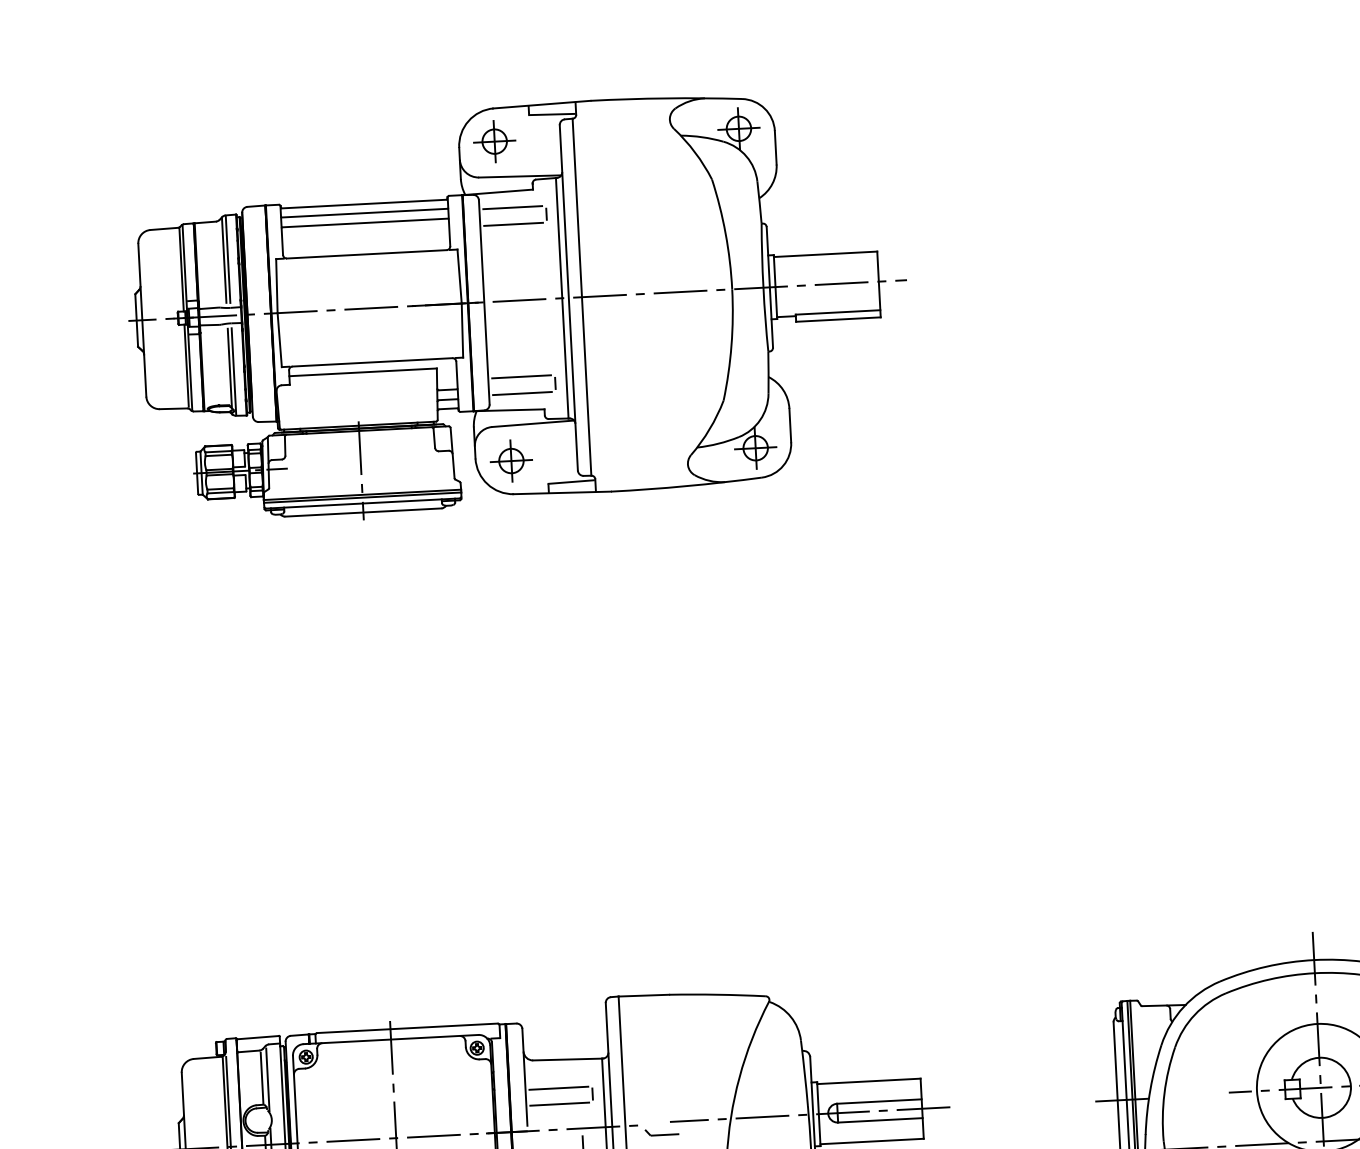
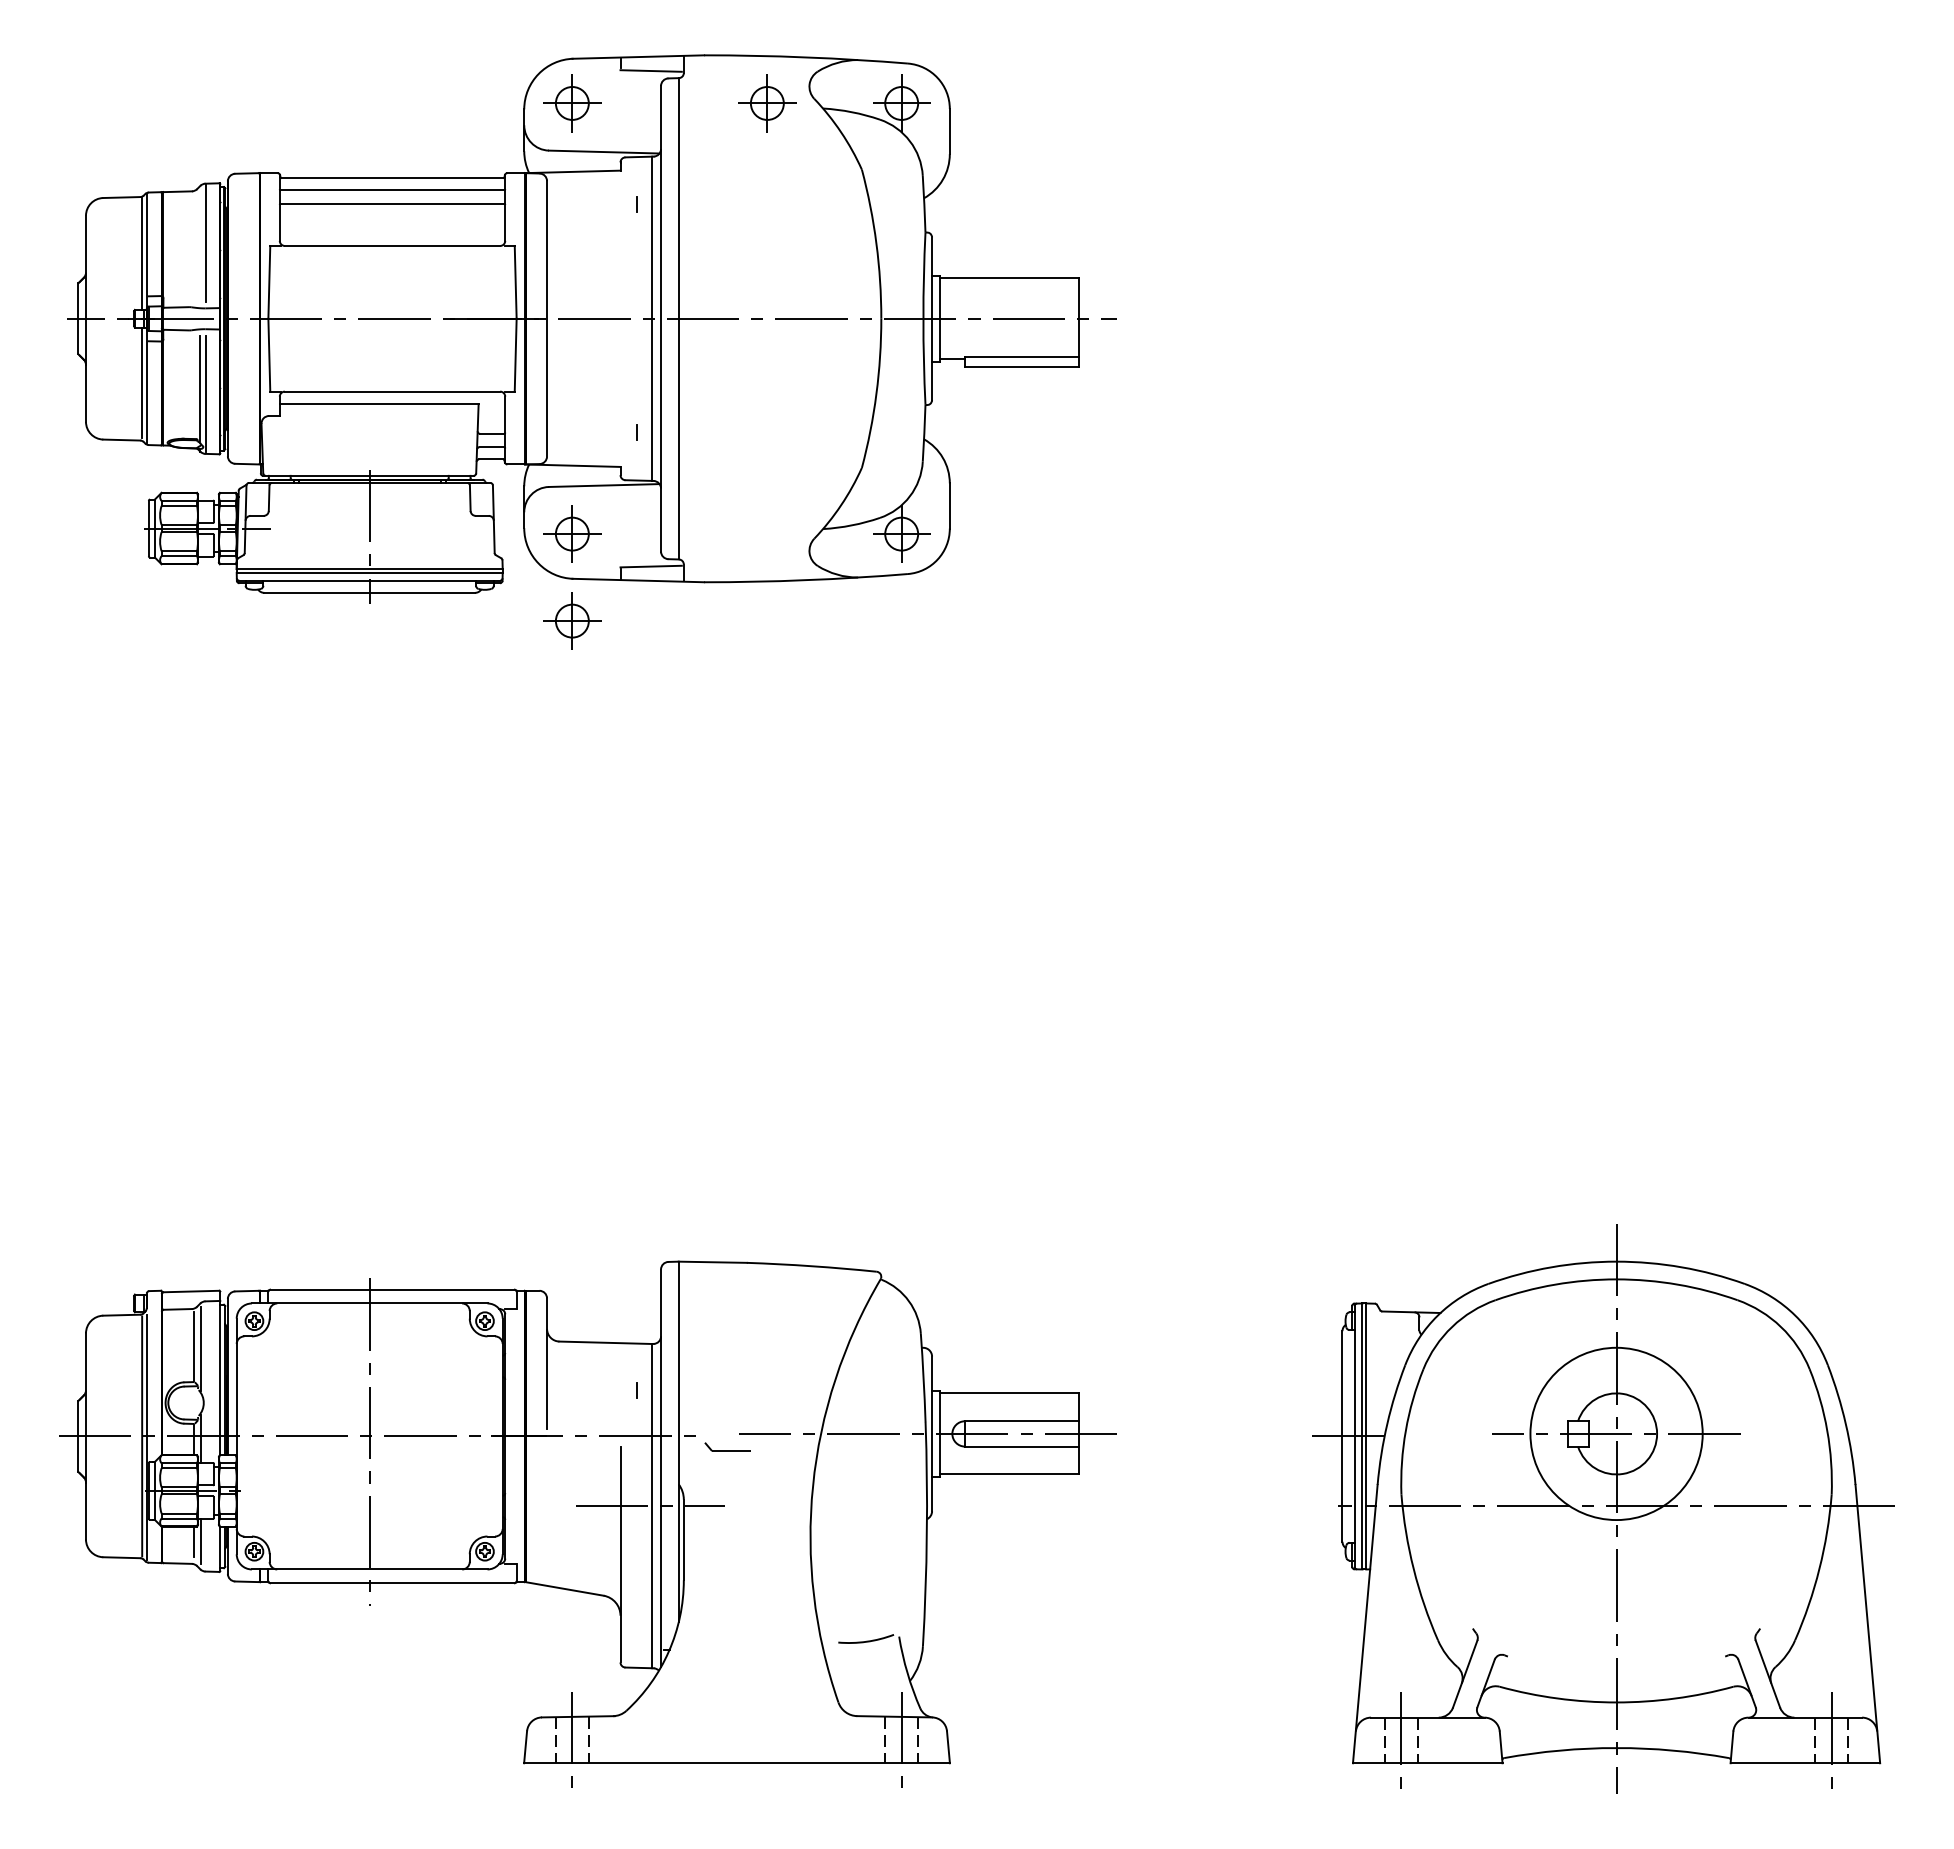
part: (639, 134) -> (767, 103), added
line: (512, 207) -> (591, 193), removed
line: (513, 224) -> (591, 216), removed
line: (224, 260) -> (200, 244), removed
line: (521, 376) -> (591, 421), removed
line: (522, 393) -> (591, 444), removed
part: (514, 525) -> (572, 620), added
line: (558, 1088) -> (591, 1380), removed
line: (559, 1104) -> (591, 1402), removed

